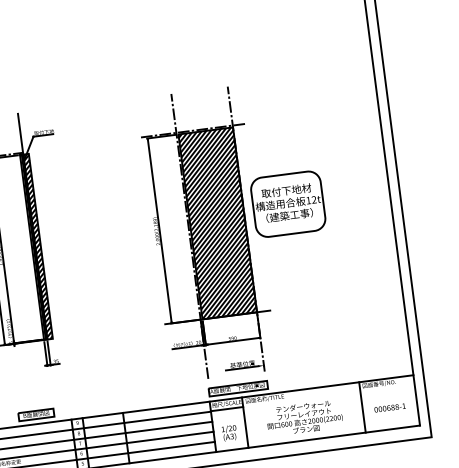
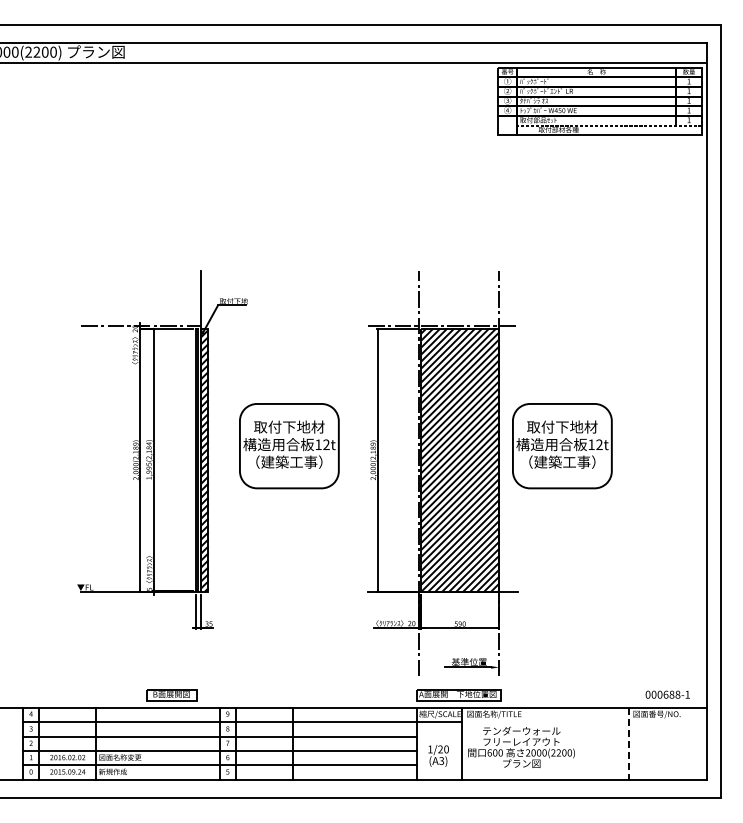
part: (96, 229) -> (289, 446), added
line: (362, 407) -> (629, 744), solid -> dashed
text: (389, 407) -> (667, 694), moved
text: (304, 417) -> (521, 746), moved

